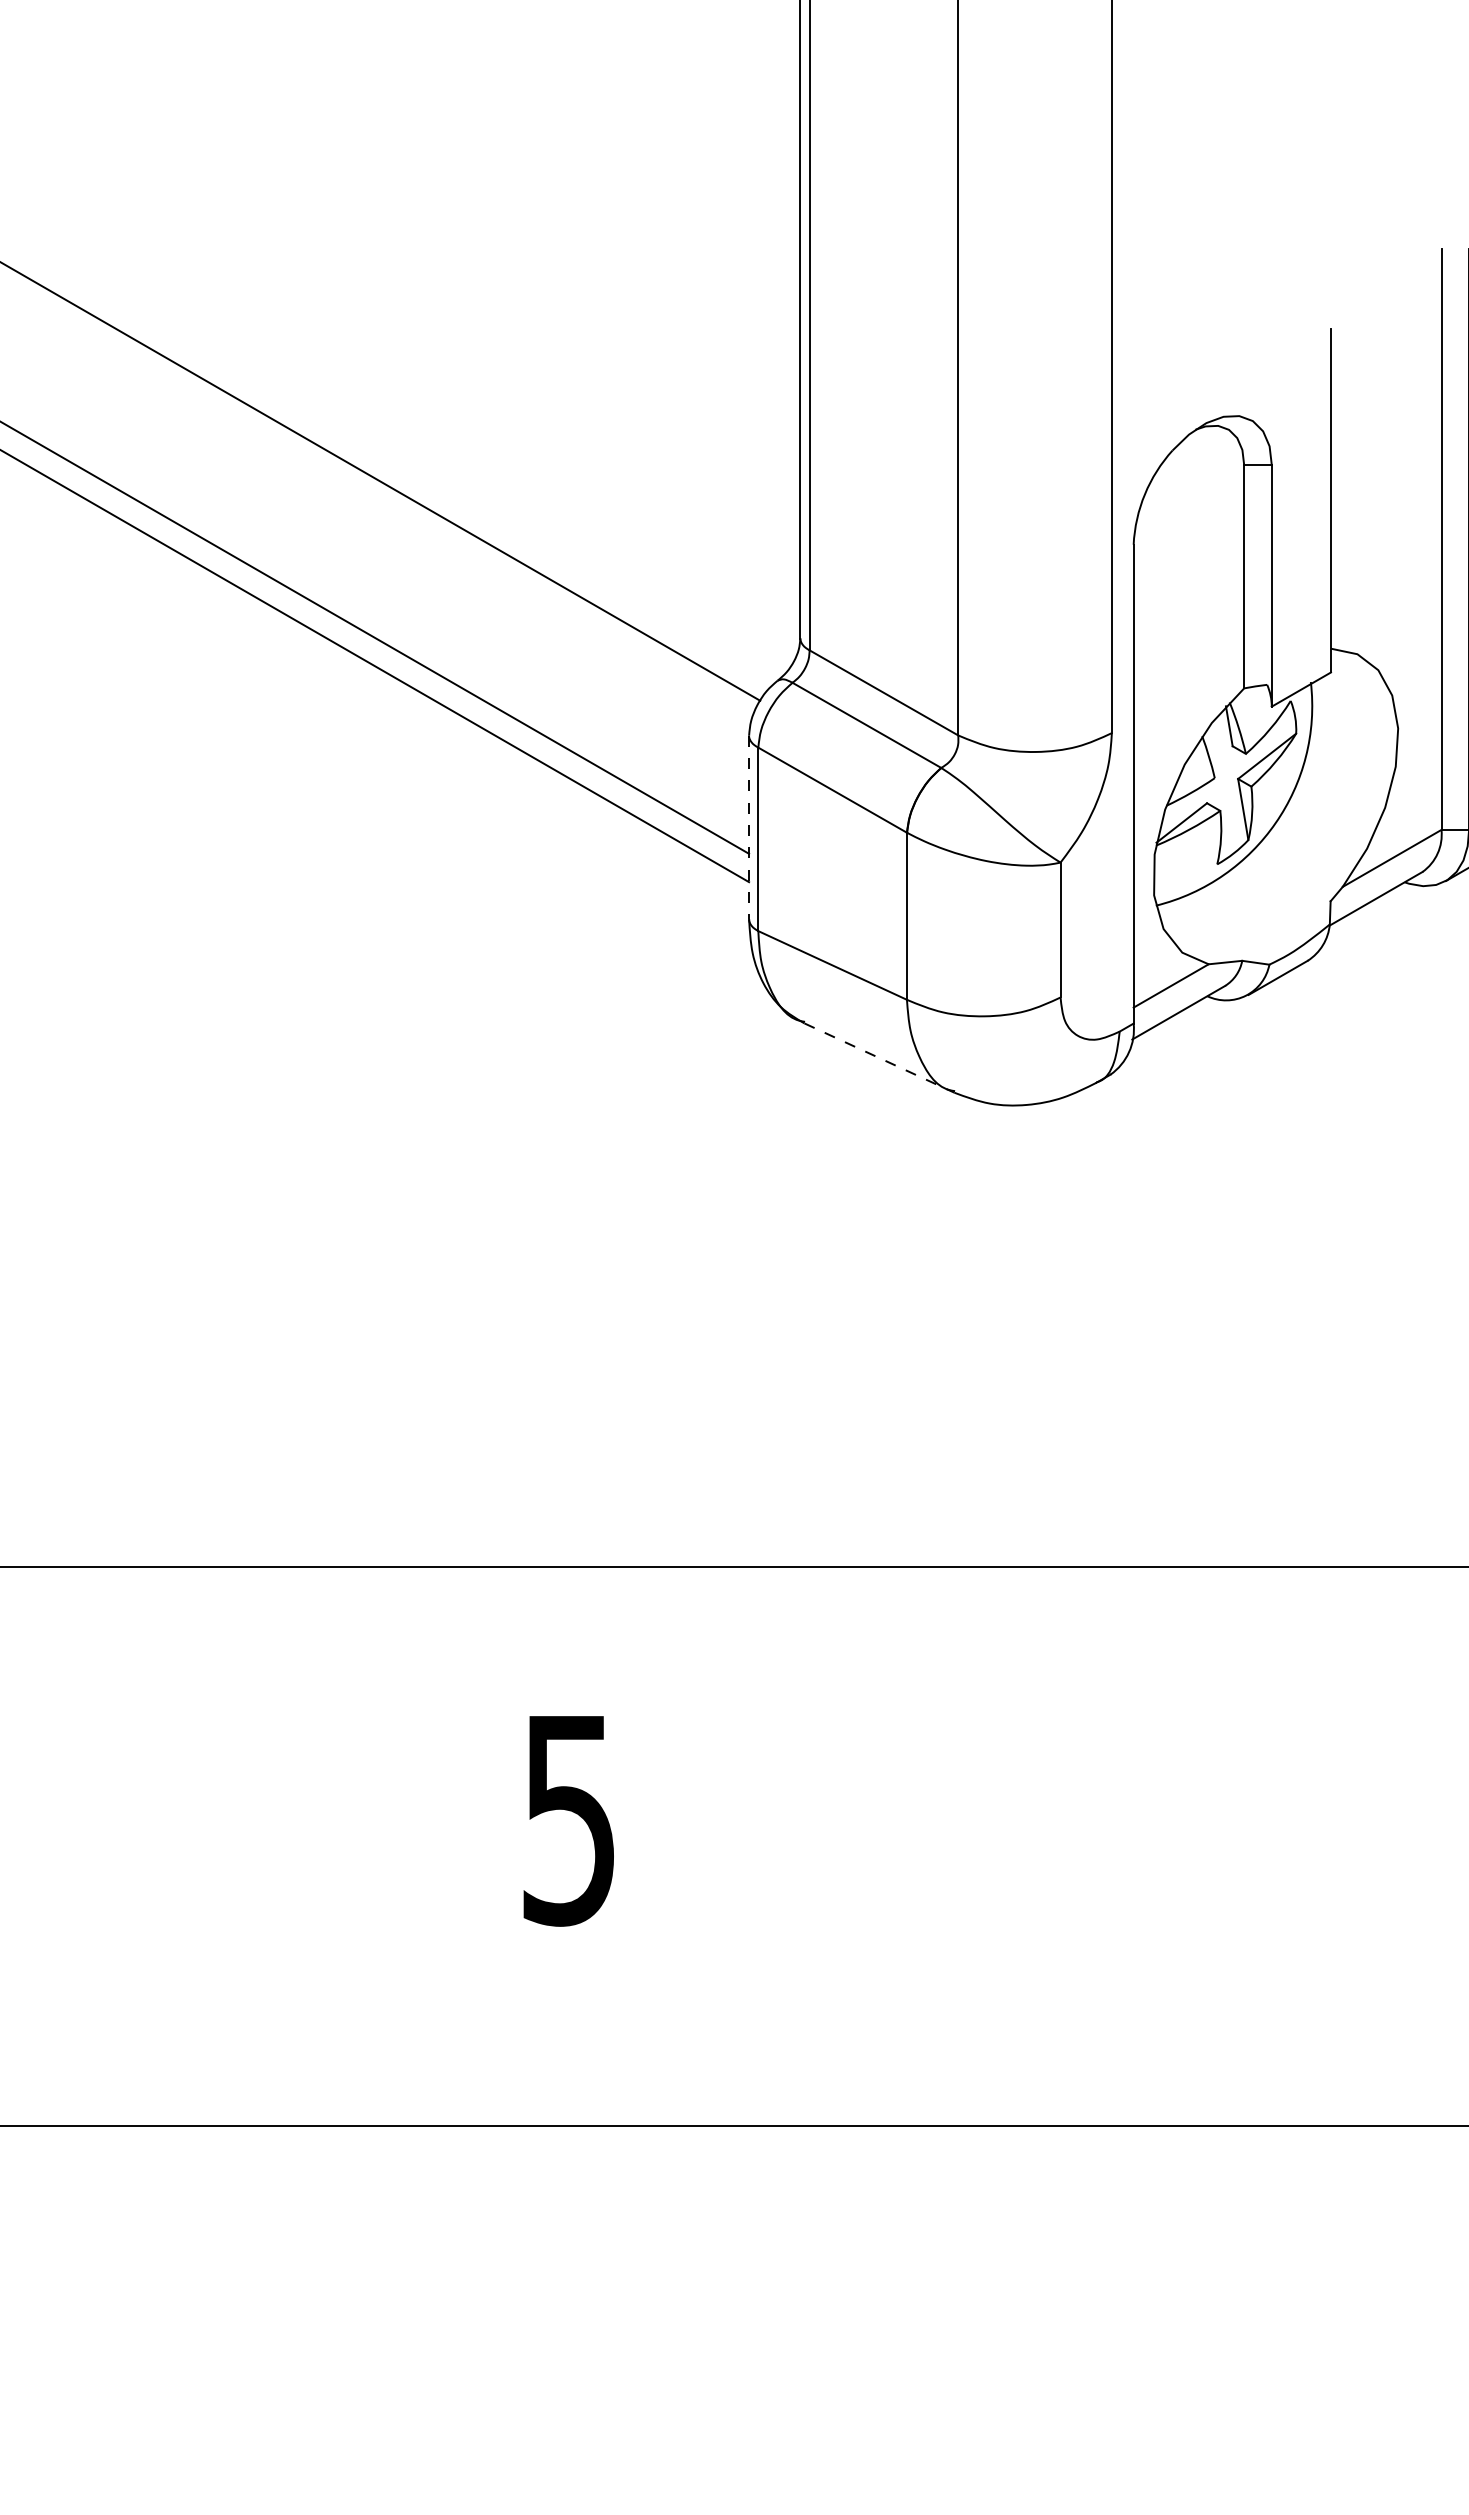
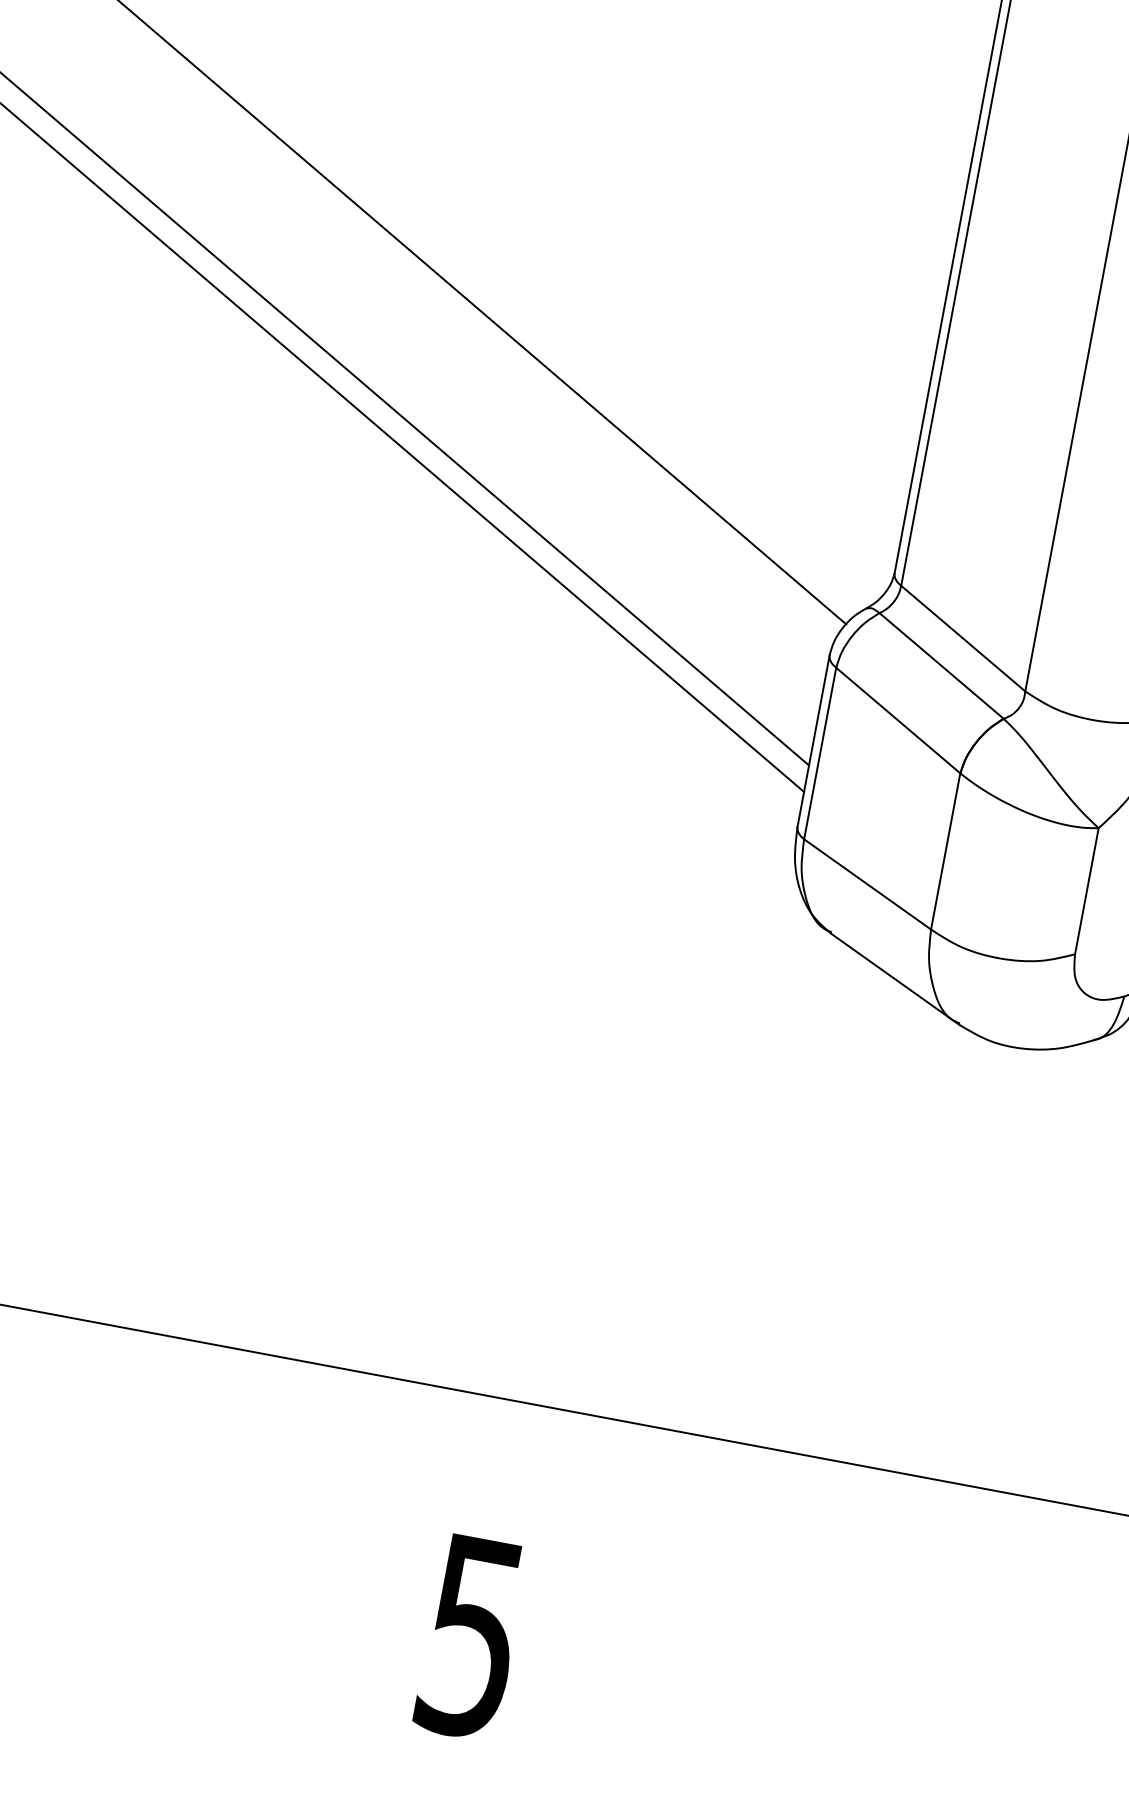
line: (749, 827) -> (814, 740), dashed -> solid
line: (879, 1058) -> (895, 979), dashed -> solid

